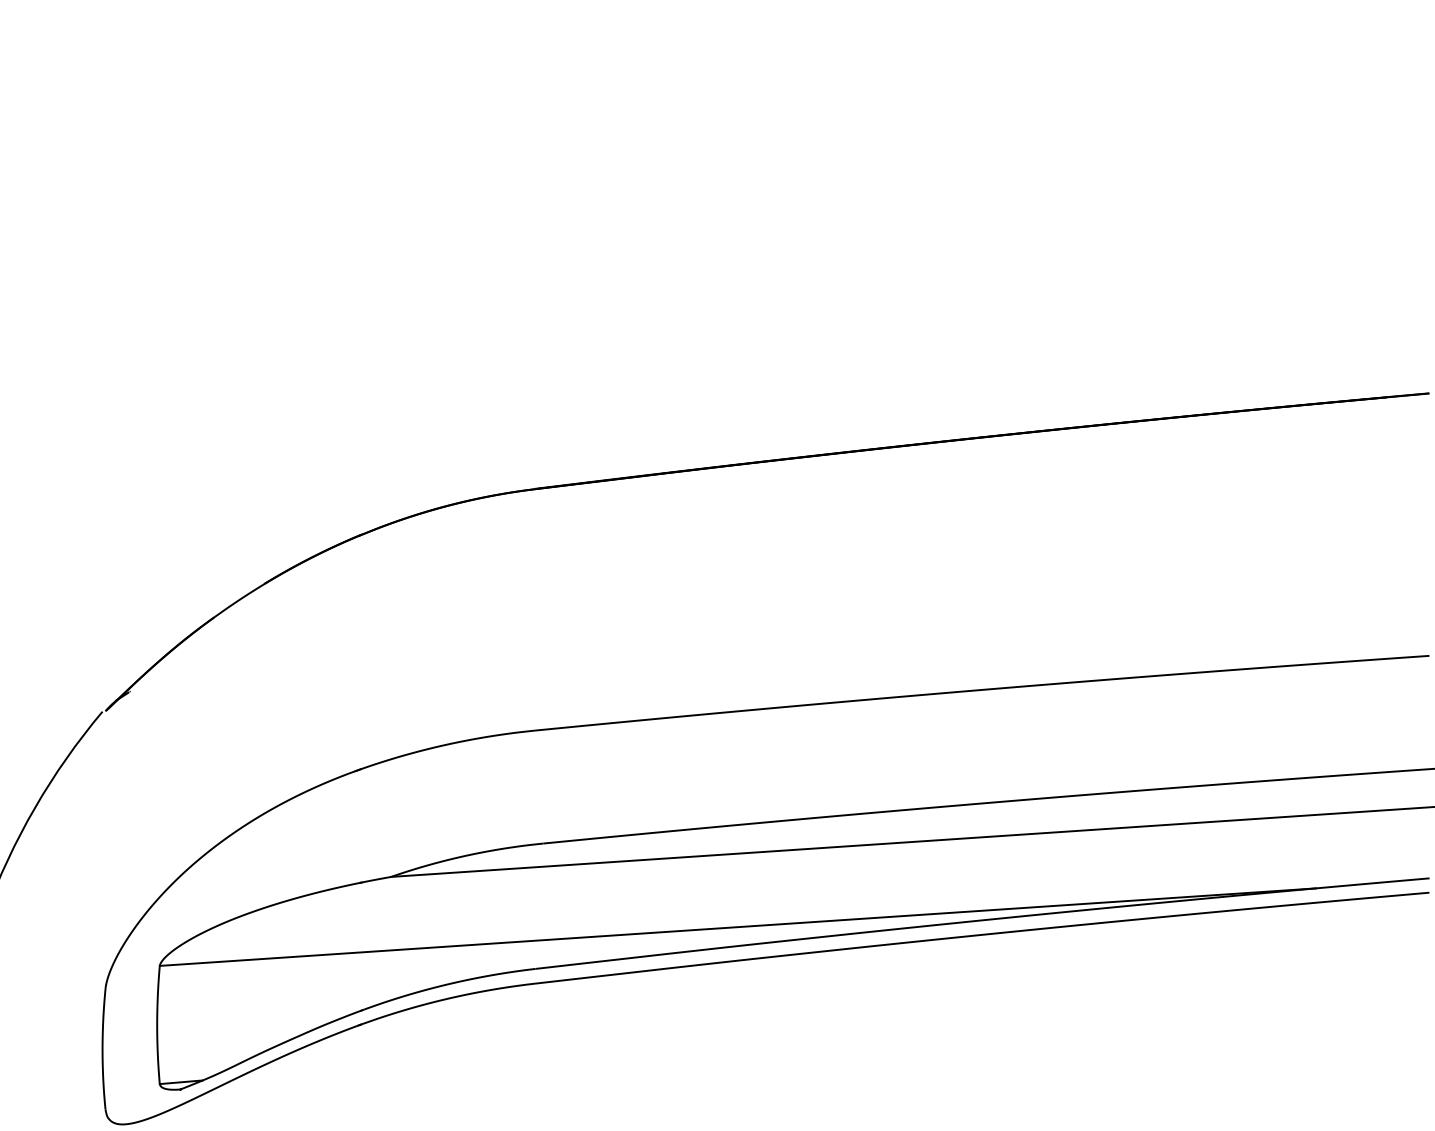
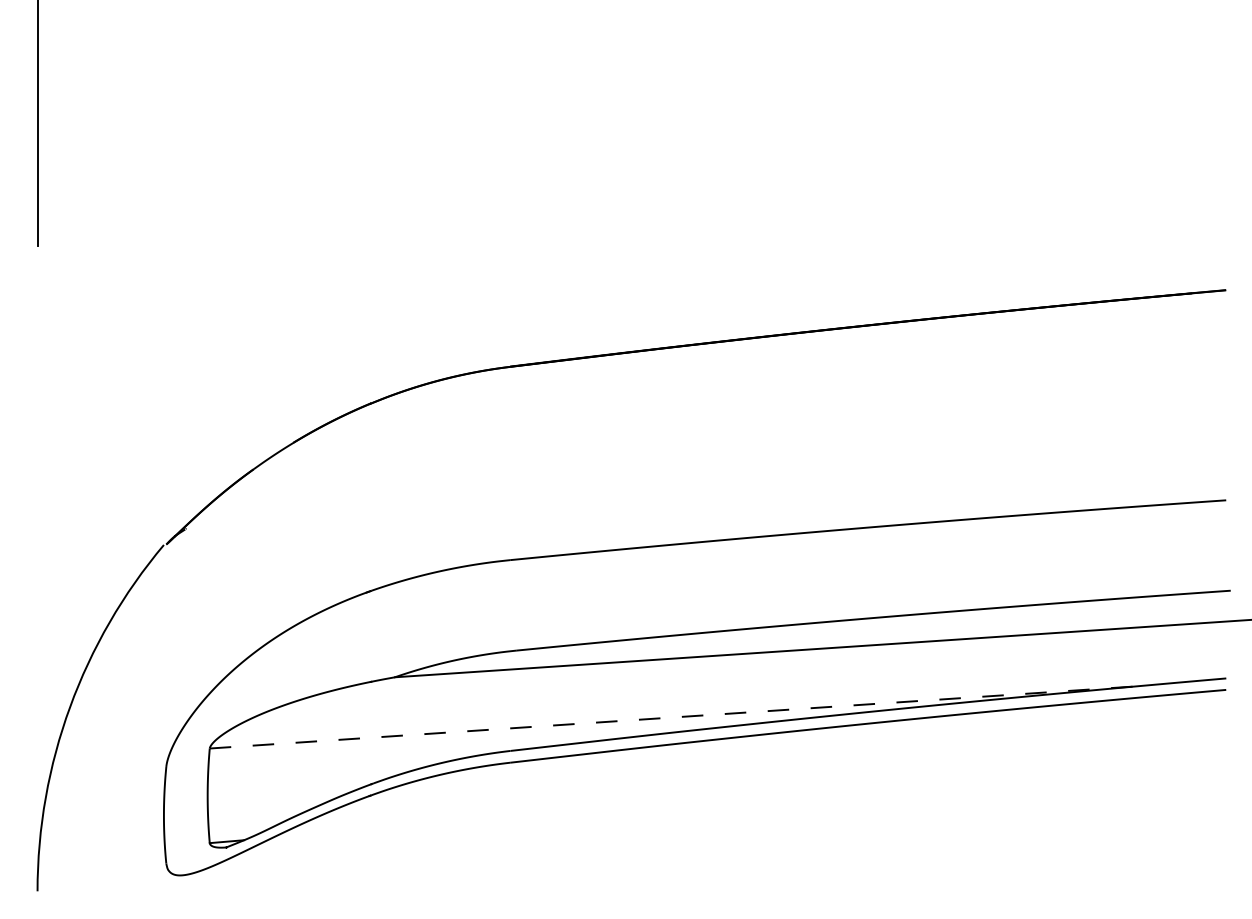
line: (737, 927) -> (672, 717), solid -> dashed

